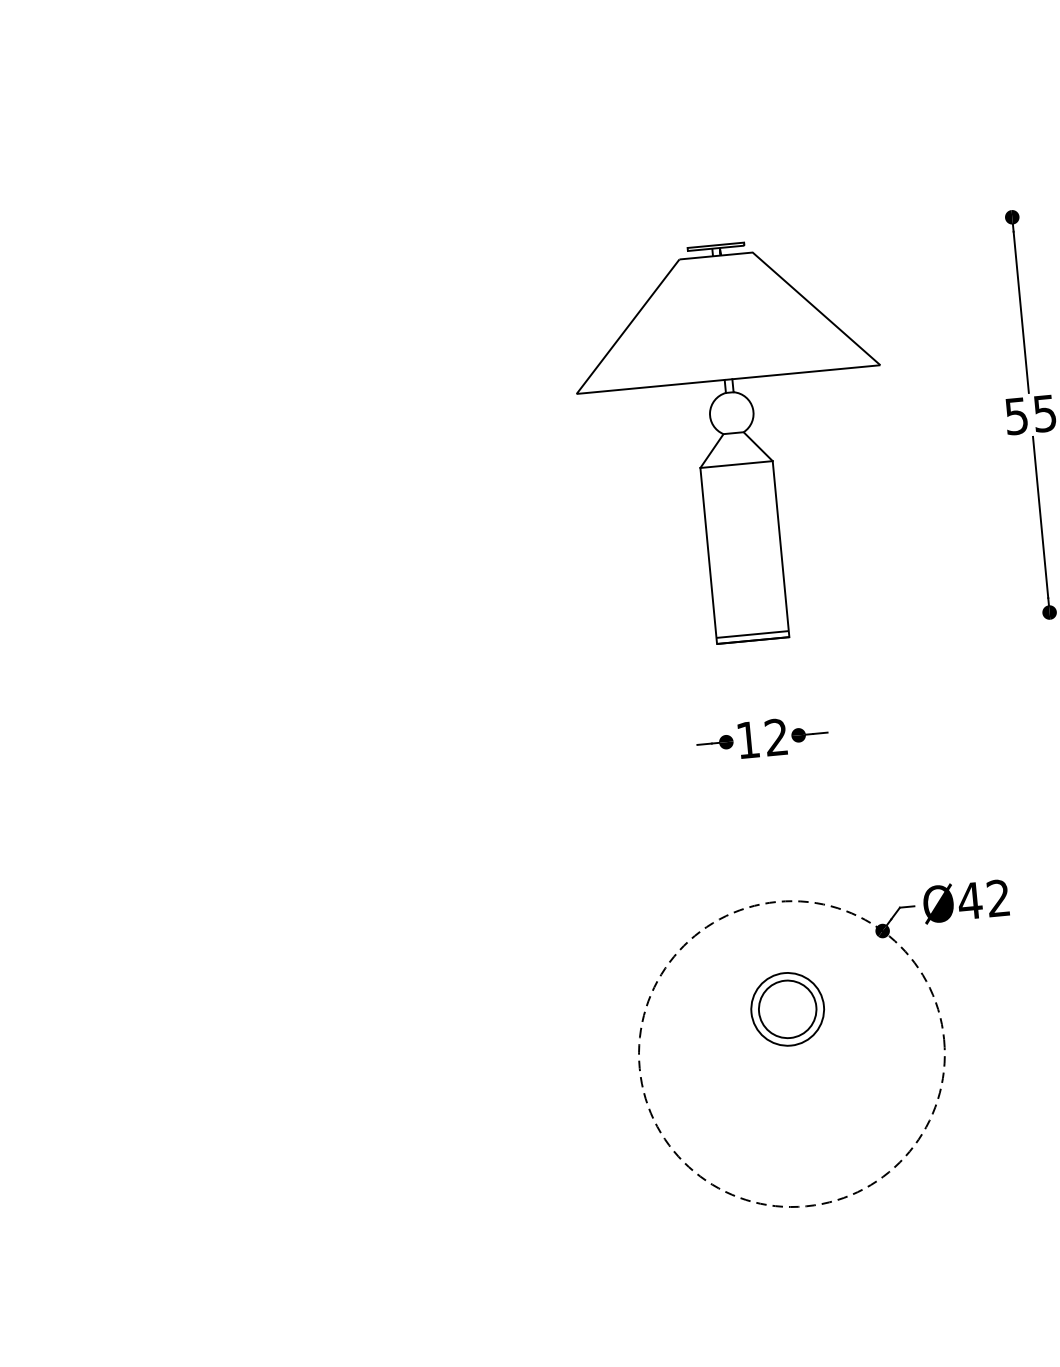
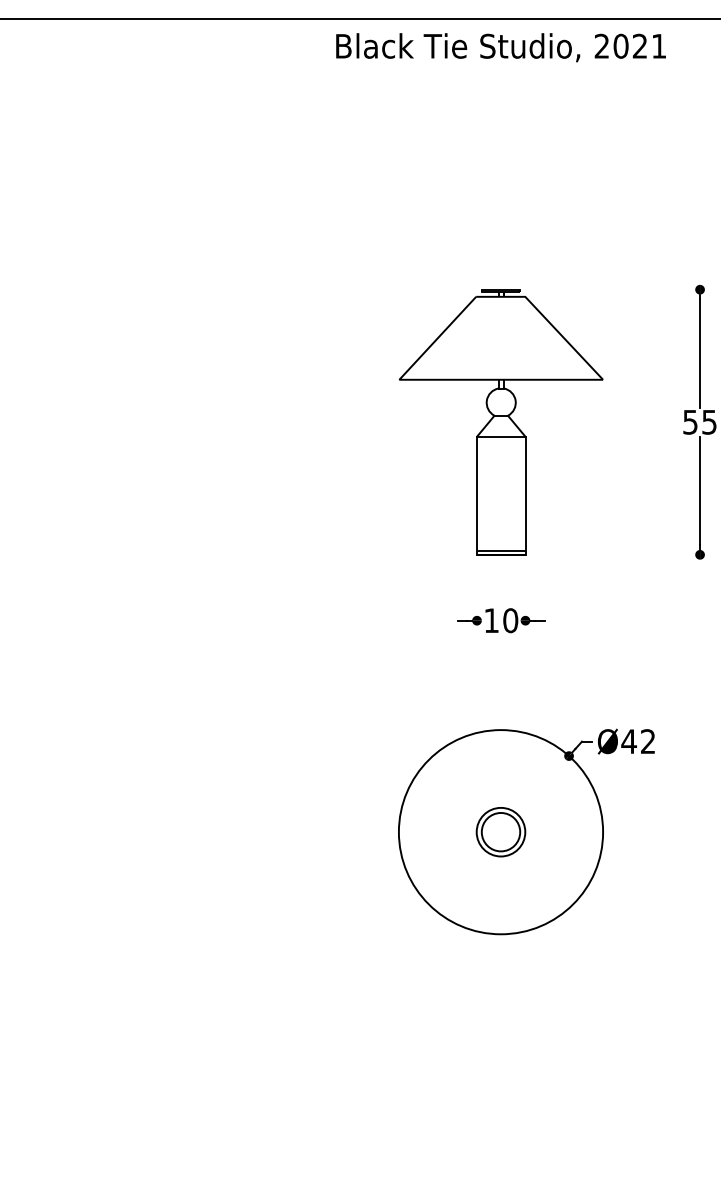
text: (776, 737) -> (510, 620), 12 -> 10
part: (786, 1009) -> (500, 832), moved
circle: (791, 1054) -> (500, 832), dashed -> solid

